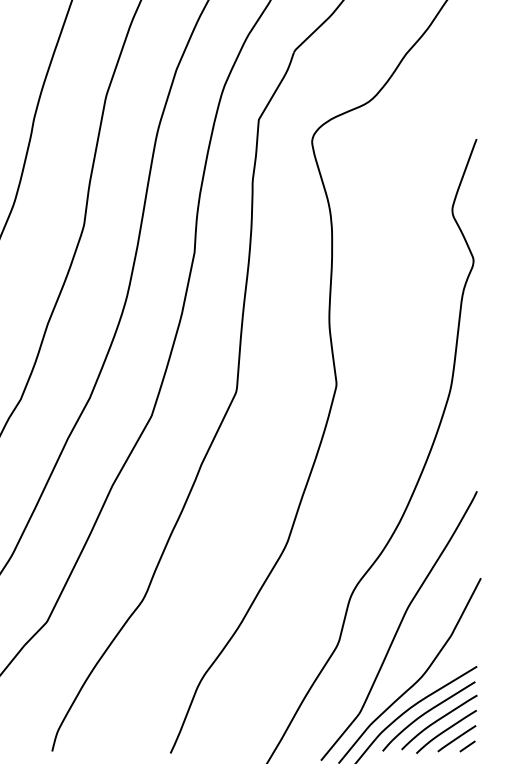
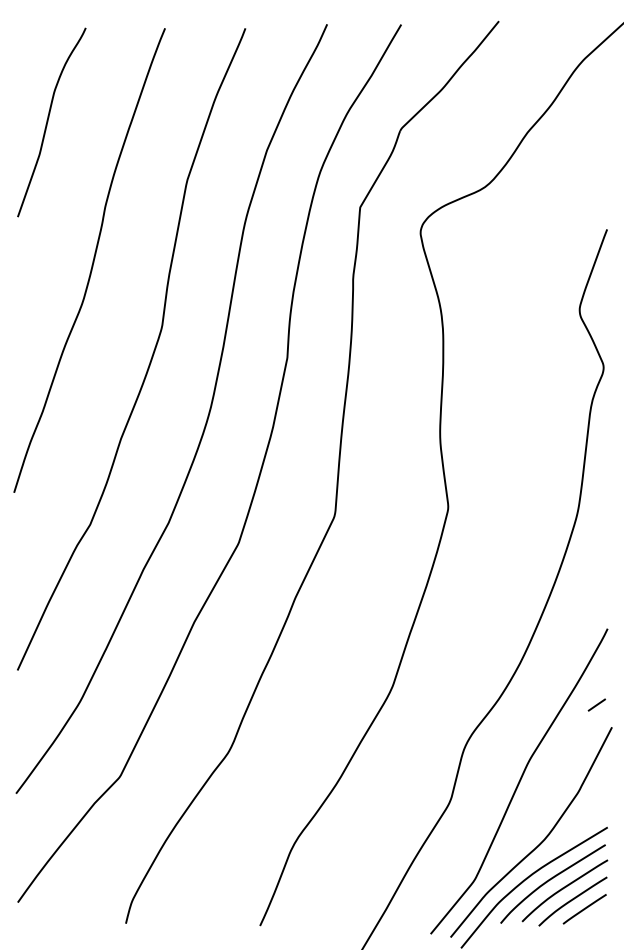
line: (467, 745) -> (596, 704), moved

